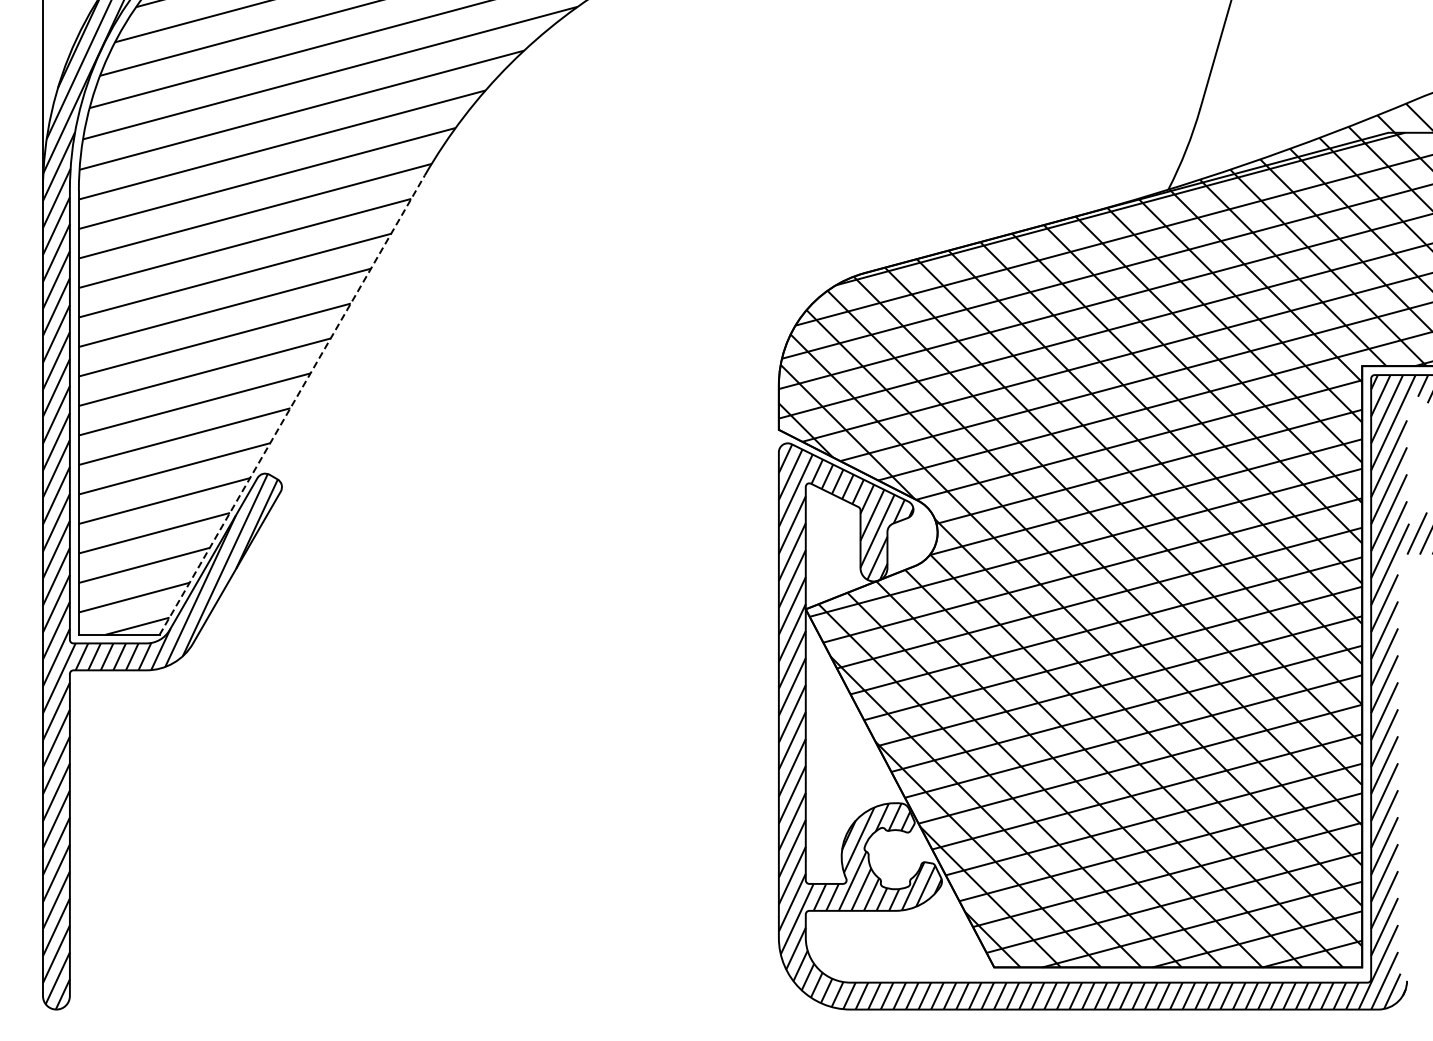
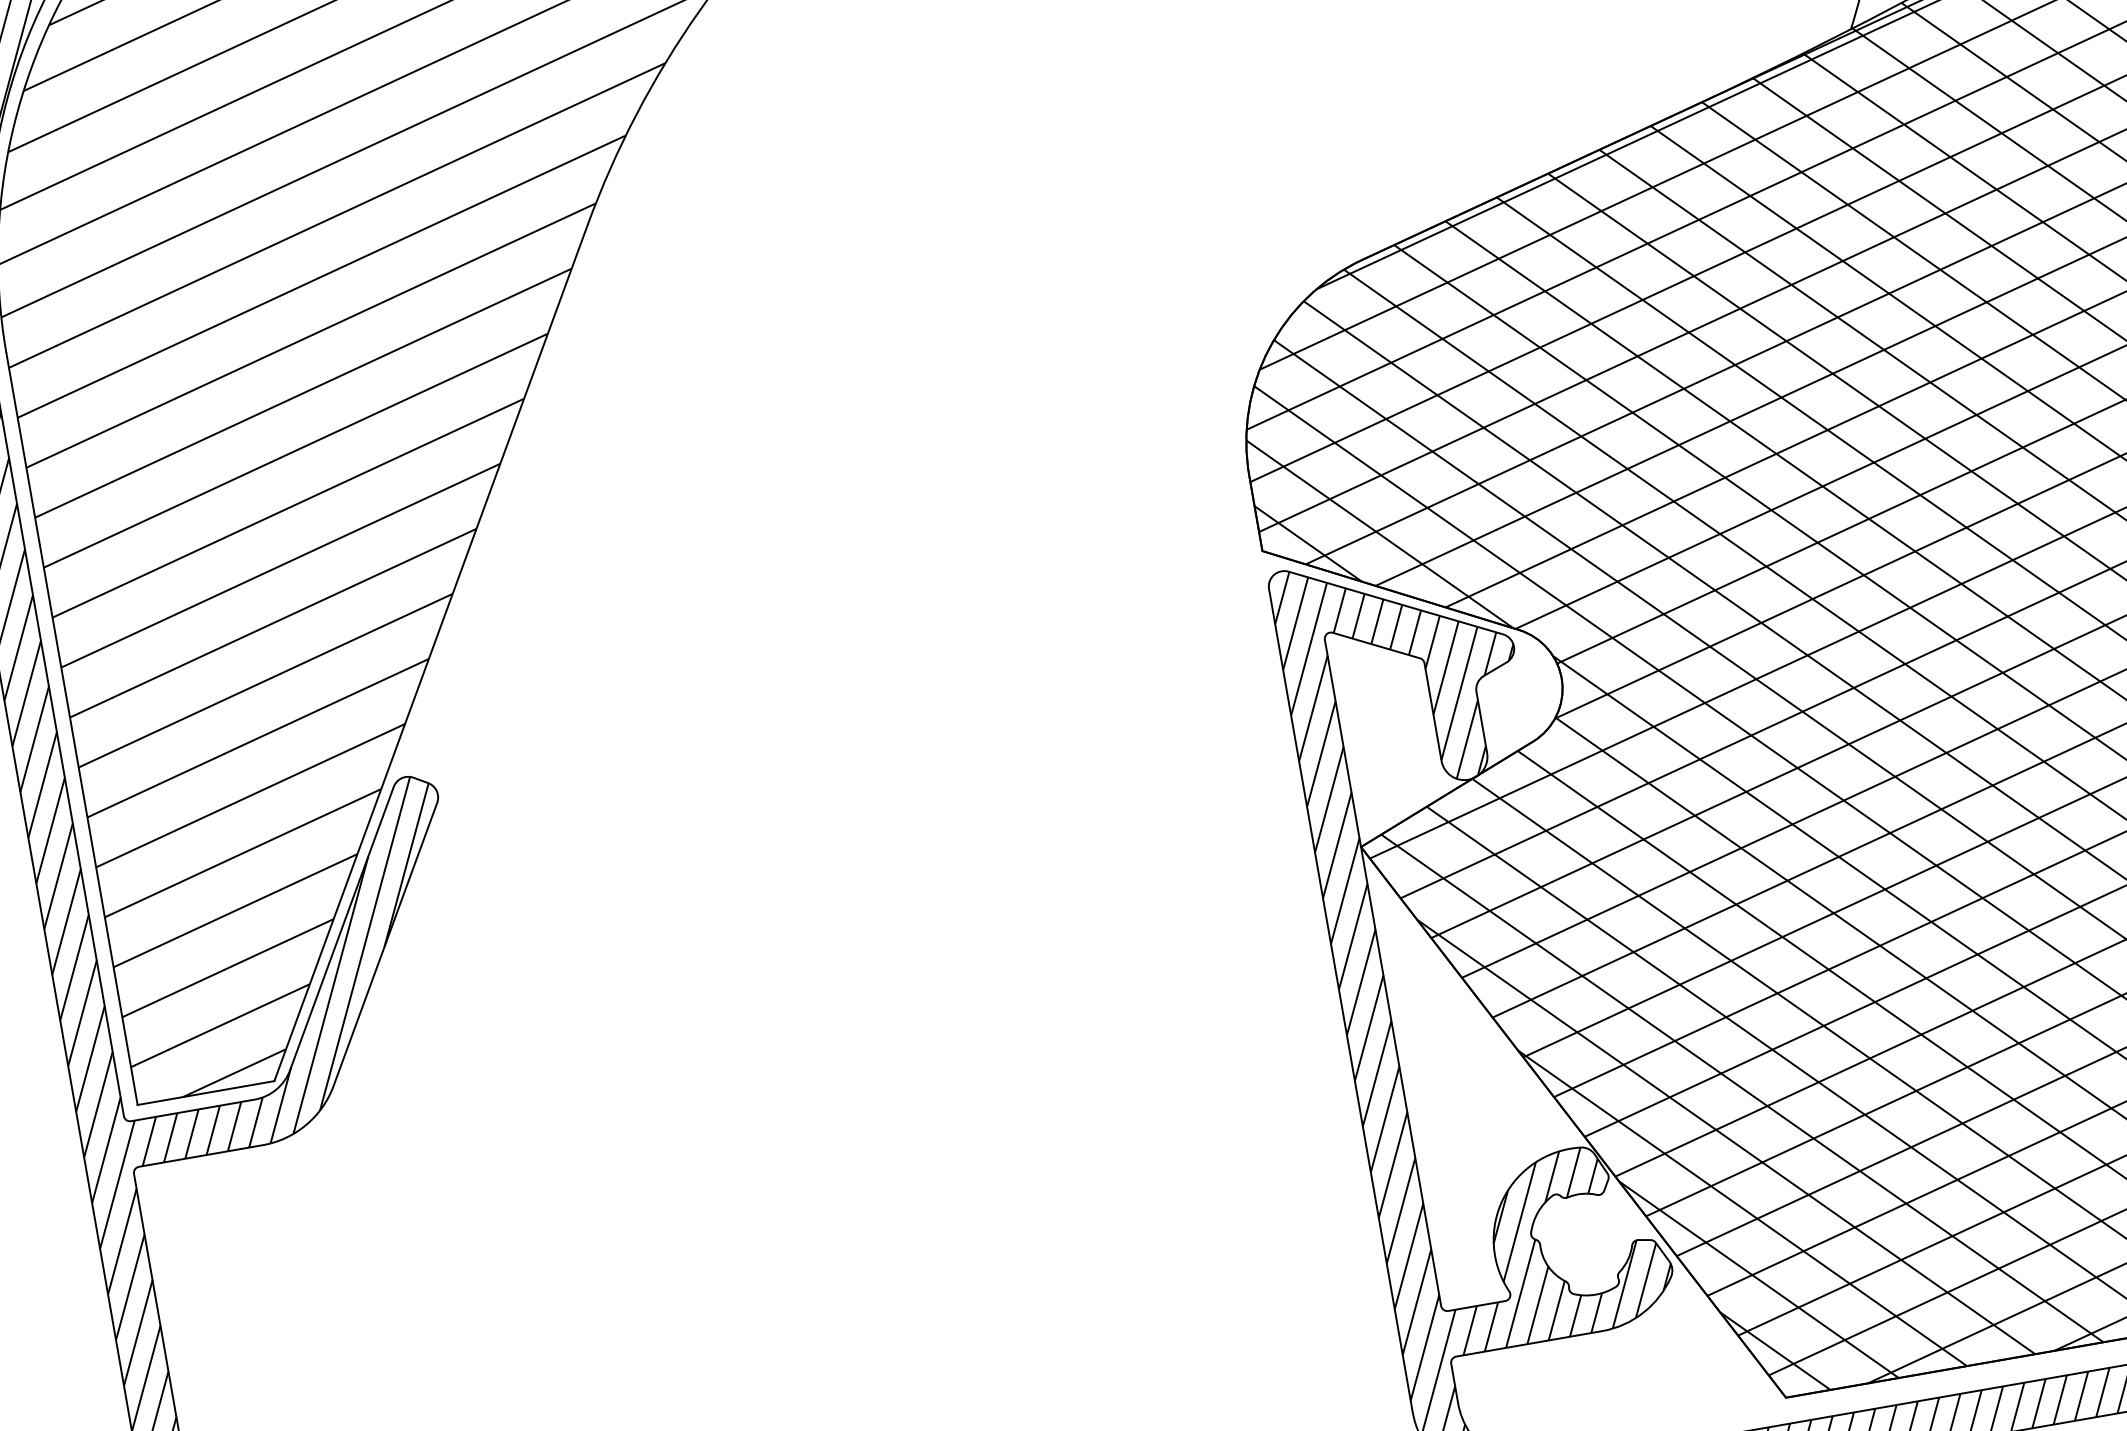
line: (292, 404) -> (431, 651), dashed -> solid

